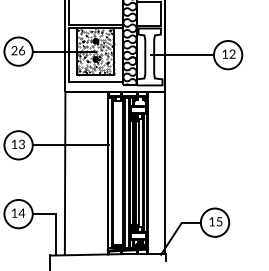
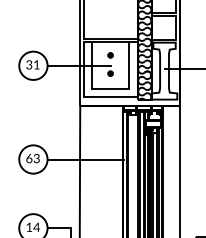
text: (18, 50) -> (33, 64), 26 -> 31
hatch: (95, 51) -> (110, 65), removed
text: (14, 143) -> (29, 157), 13 -> 63

